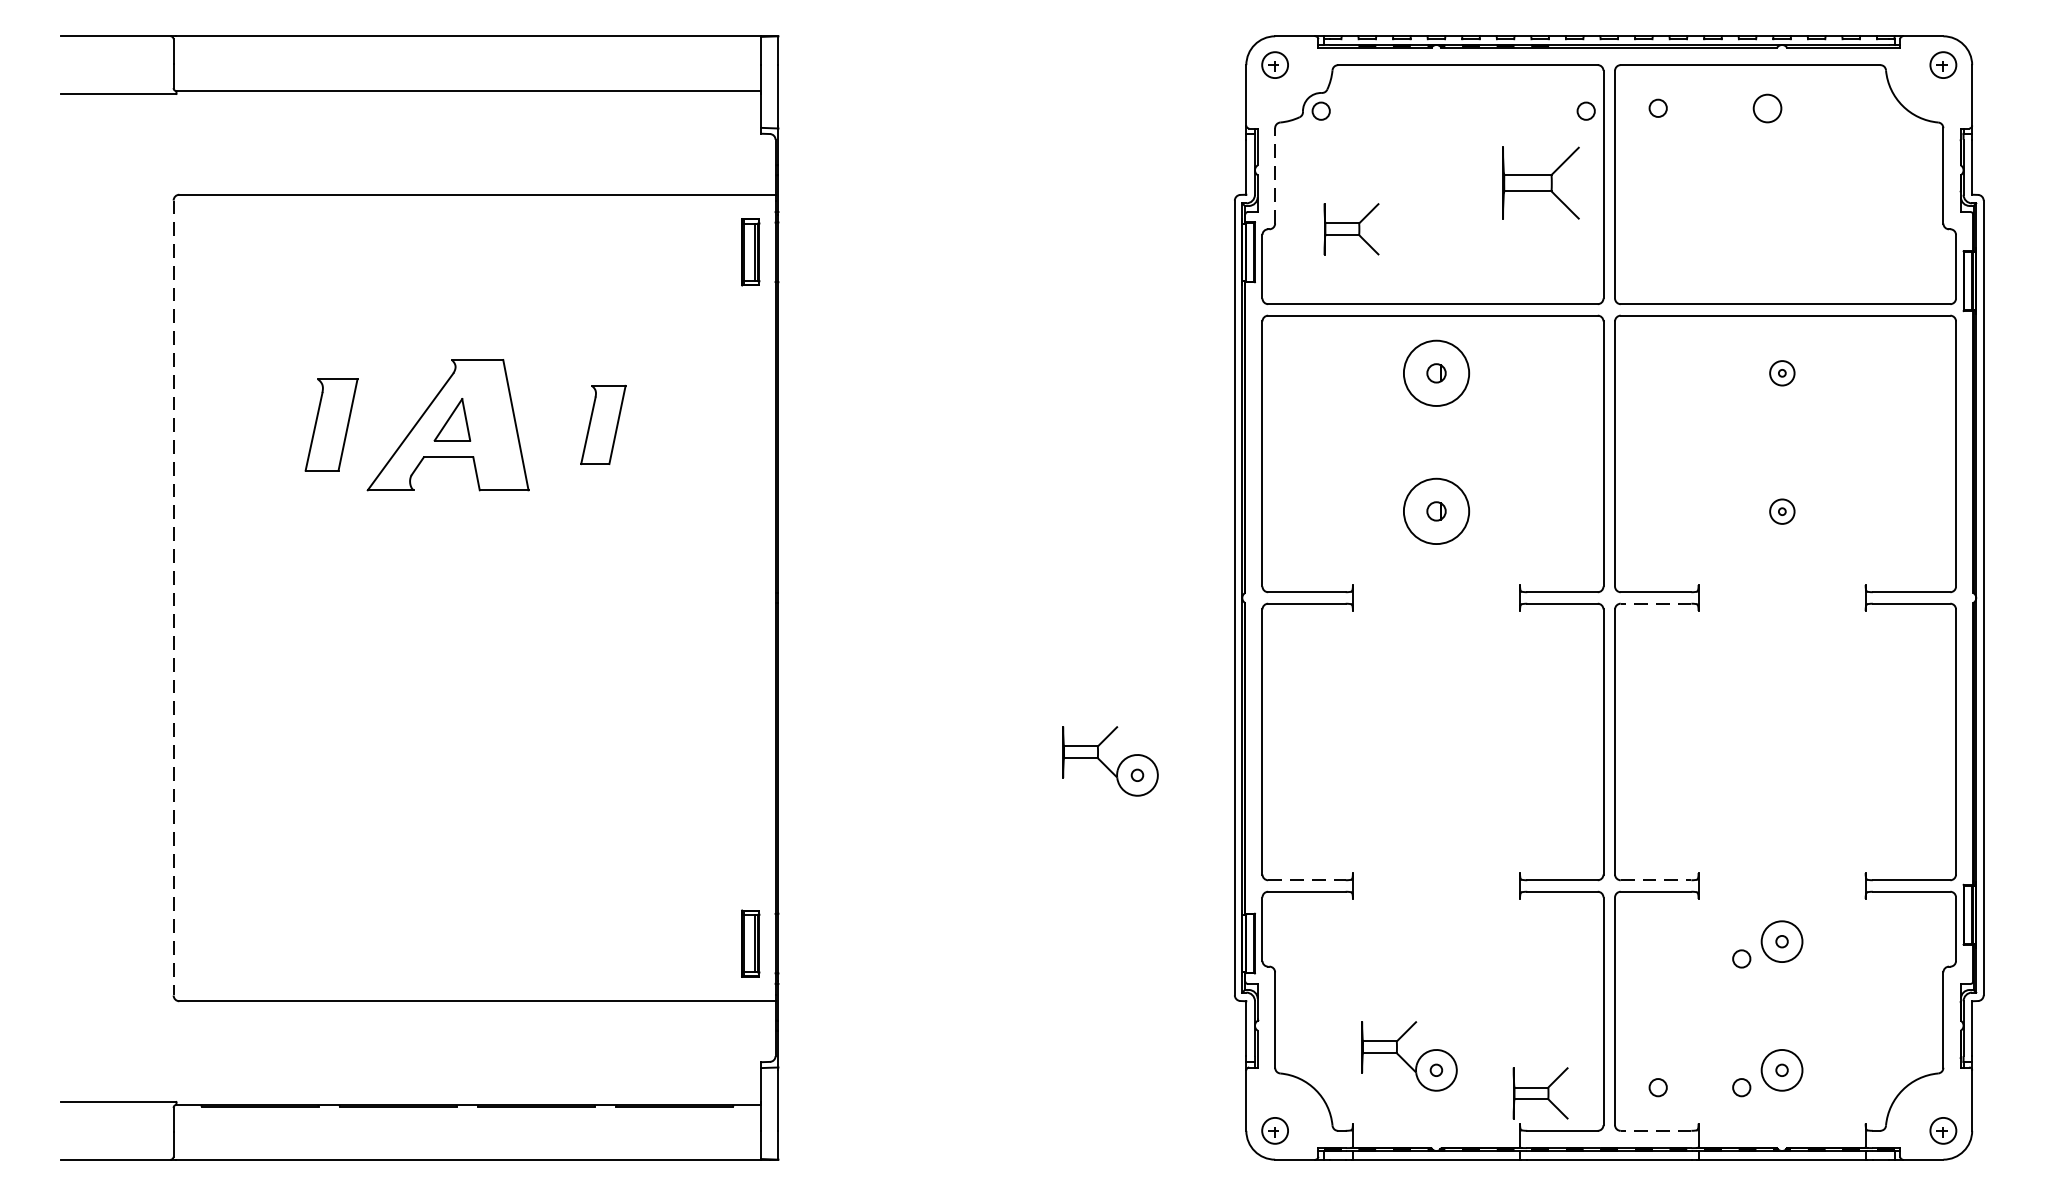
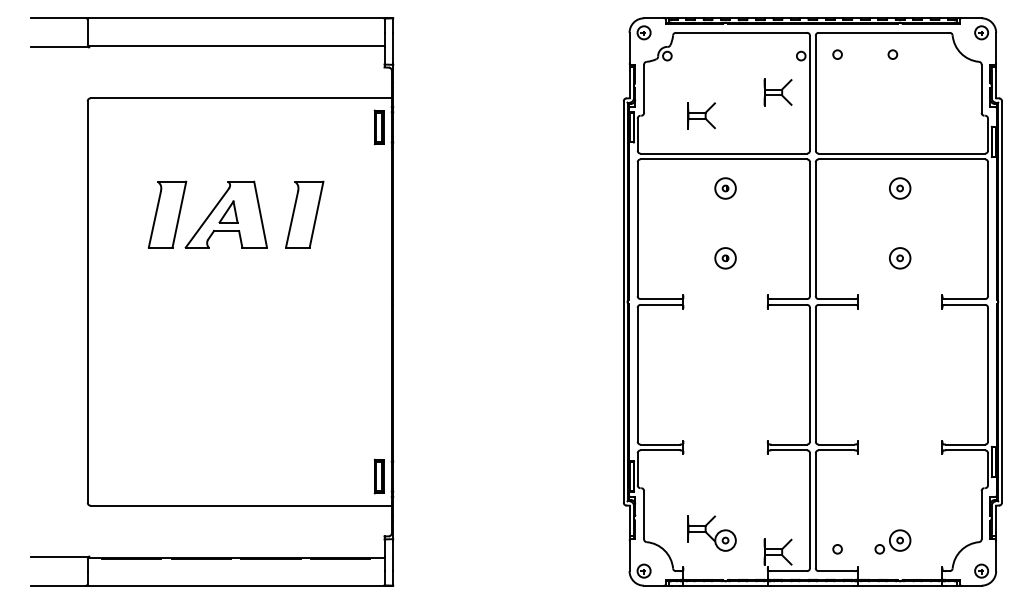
circle: (1766, 107) -> (892, 54), size x0.62
line: (1275, 175) -> (644, 88), dashed -> solid
part: (1539, 183) -> (777, 92), size x0.71
part: (1351, 228) -> (701, 115), moved
part: (1436, 373) -> (725, 188), size x0.62
part: (1782, 373) -> (900, 188), size x1.67
part: (331, 424) -> (167, 214), size x1.43
part: (602, 424) -> (304, 214), size x1.67
part: (1436, 511) -> (725, 258), size x0.62
part: (1782, 511) -> (900, 258), size x1.67
line: (173, 598) -> (87, 302), dashed -> solid
line: (1656, 602) -> (836, 304), dashed -> solid
part: (1109, 761) -> (560, 384), removed
line: (1307, 880) -> (660, 444), dashed -> solid
line: (1656, 880) -> (836, 444), dashed -> solid
part: (1766, 943) -> (892, 476), removed
line: (1656, 1131) -> (836, 571), dashed -> solid

